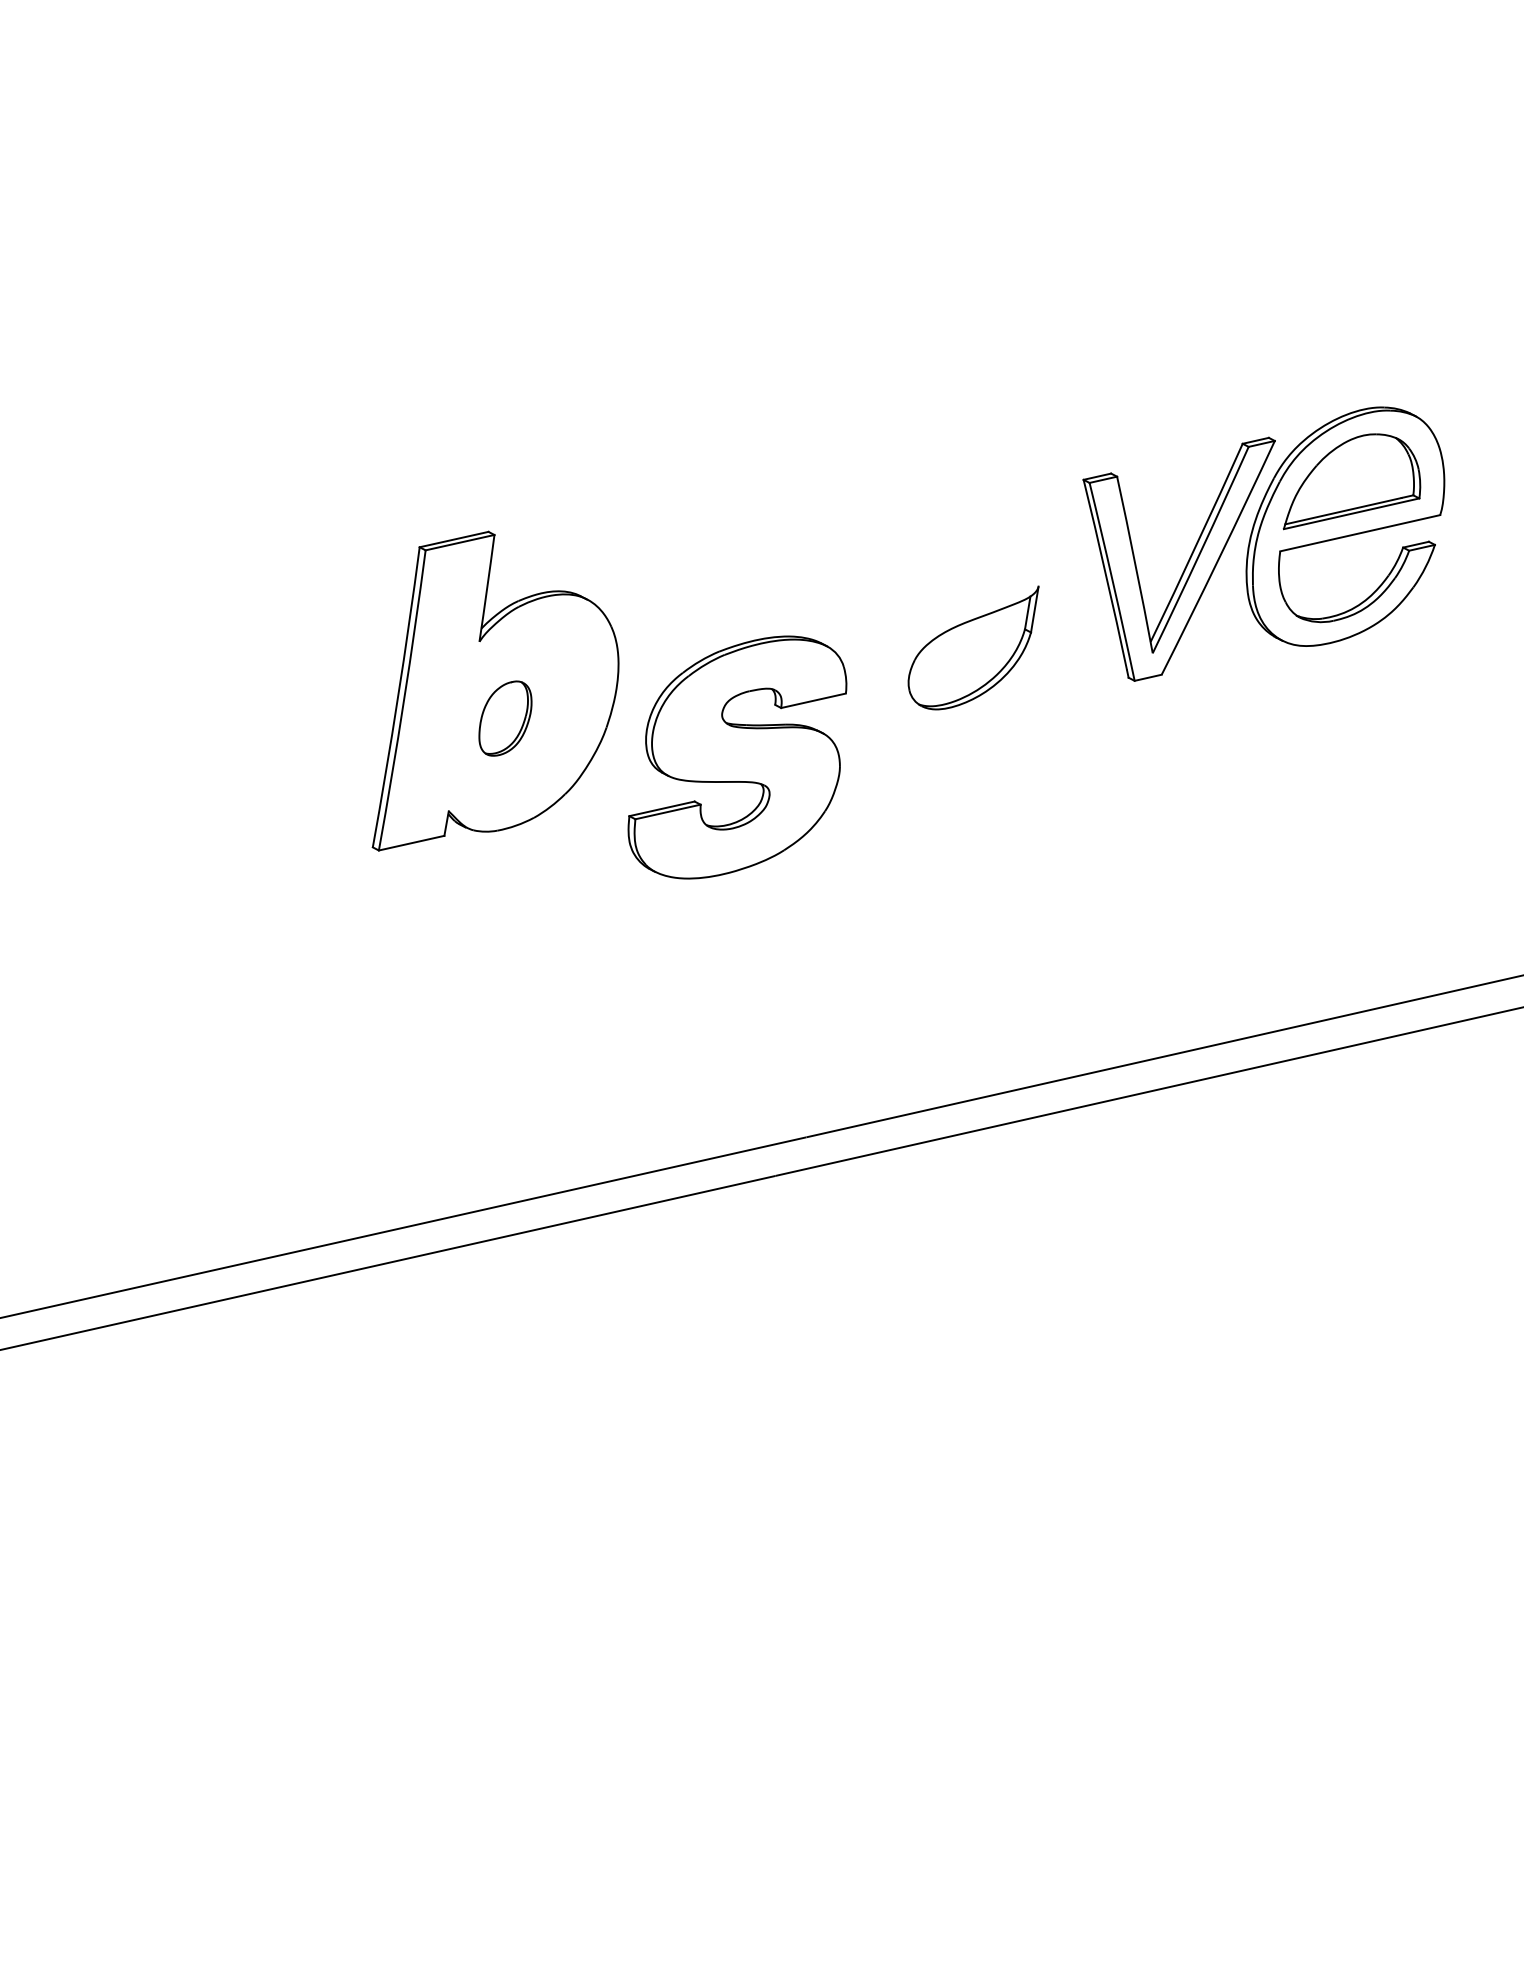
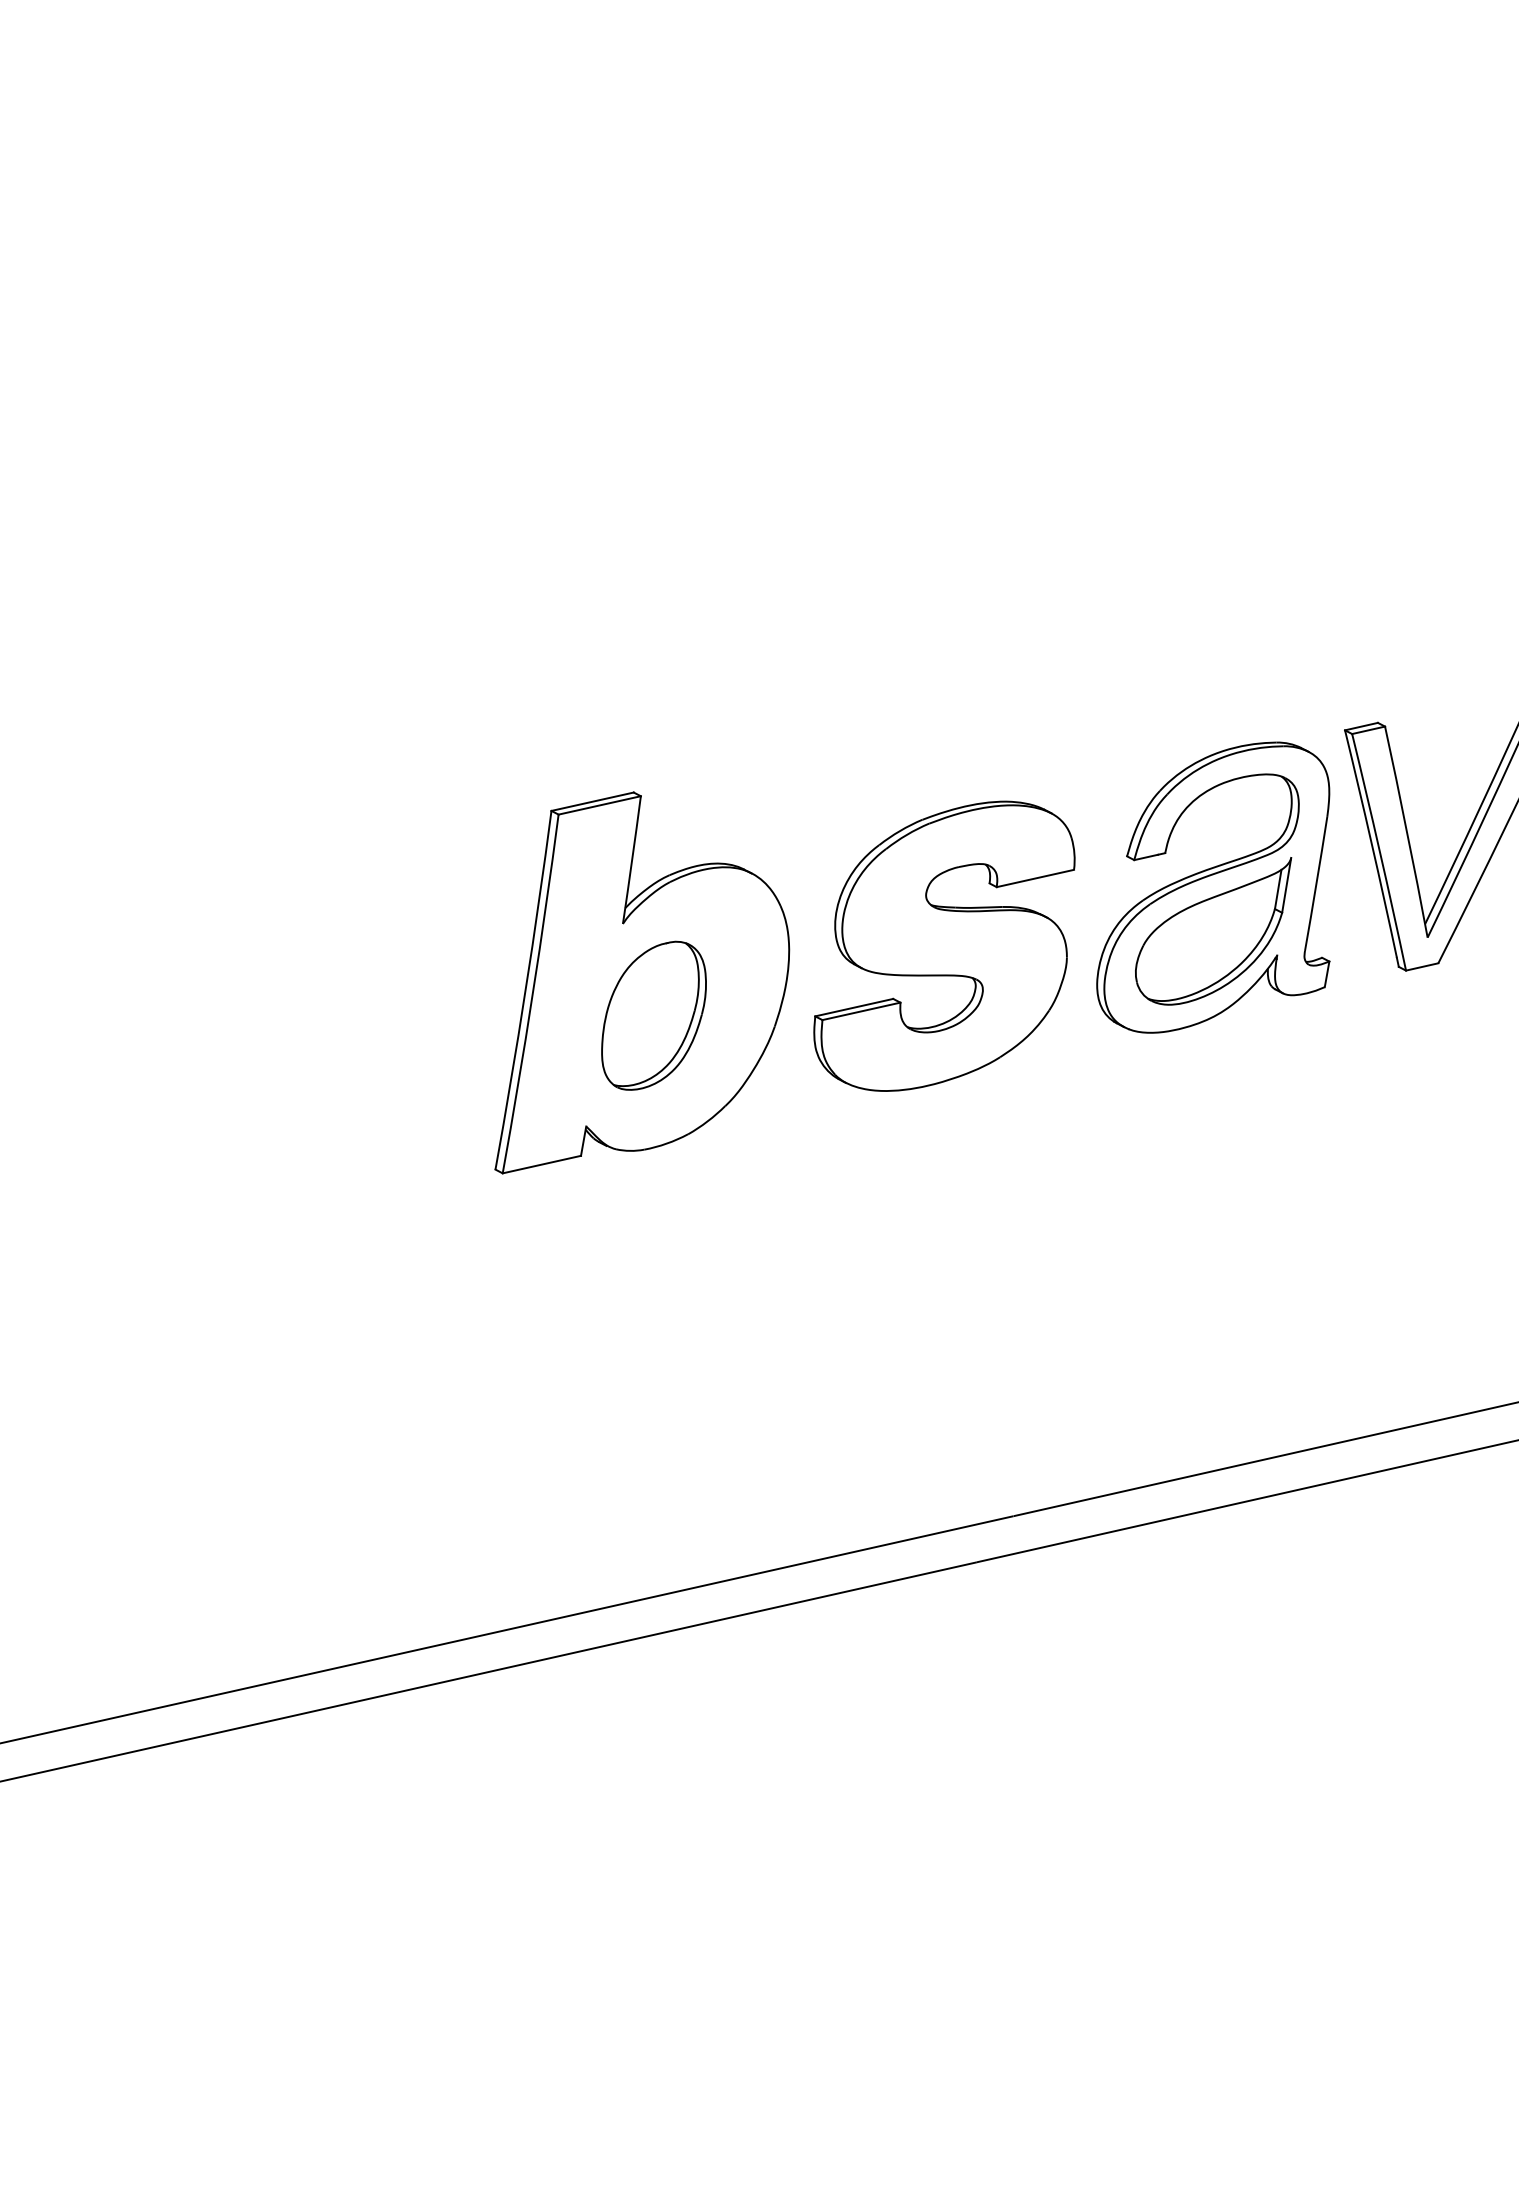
part: (973, 611) -> (1213, 887), added
part: (505, 718) -> (654, 1015), size x1.67
part: (737, 757) -> (944, 946), moved

